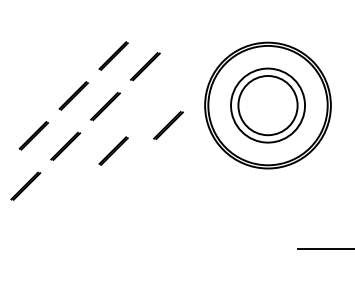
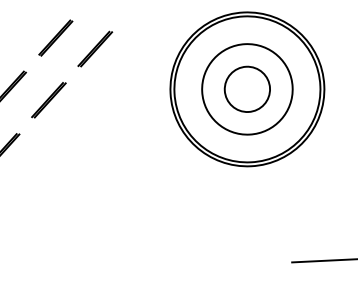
circle: (267, 105) -> (246, 89), size x0.62
line: (168, 125) -> (126, 119), removed
line: (113, 150) -> (61, 153), removed

